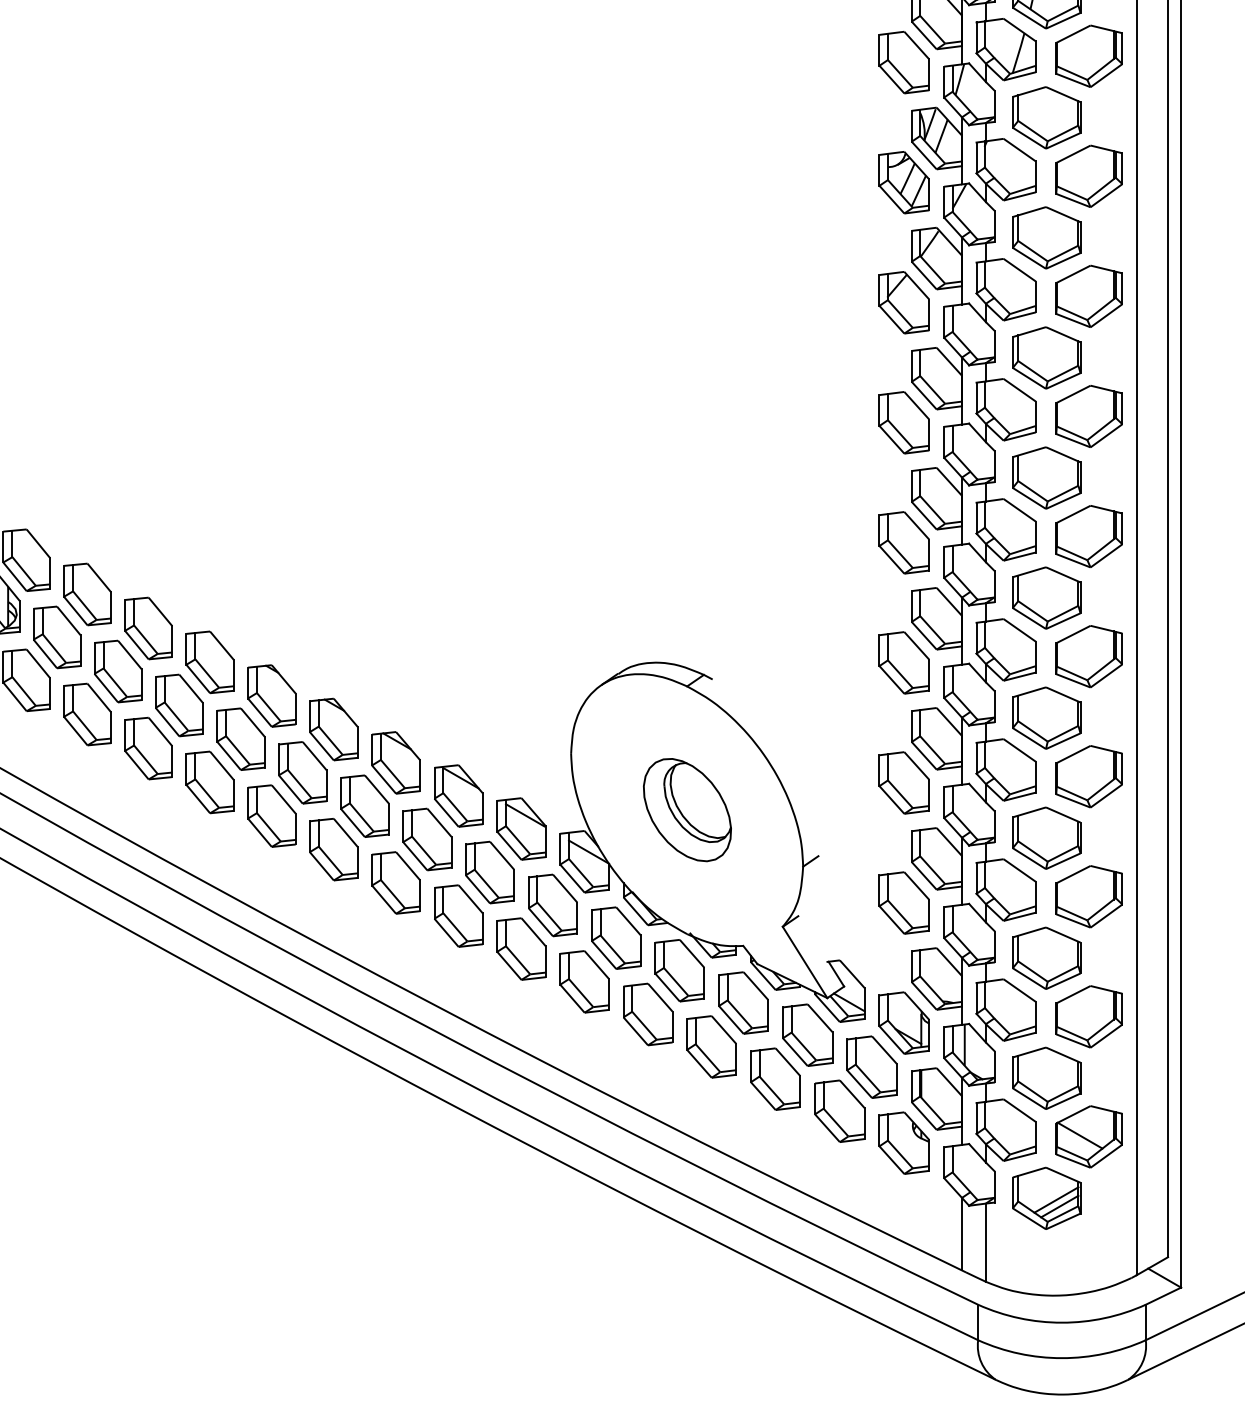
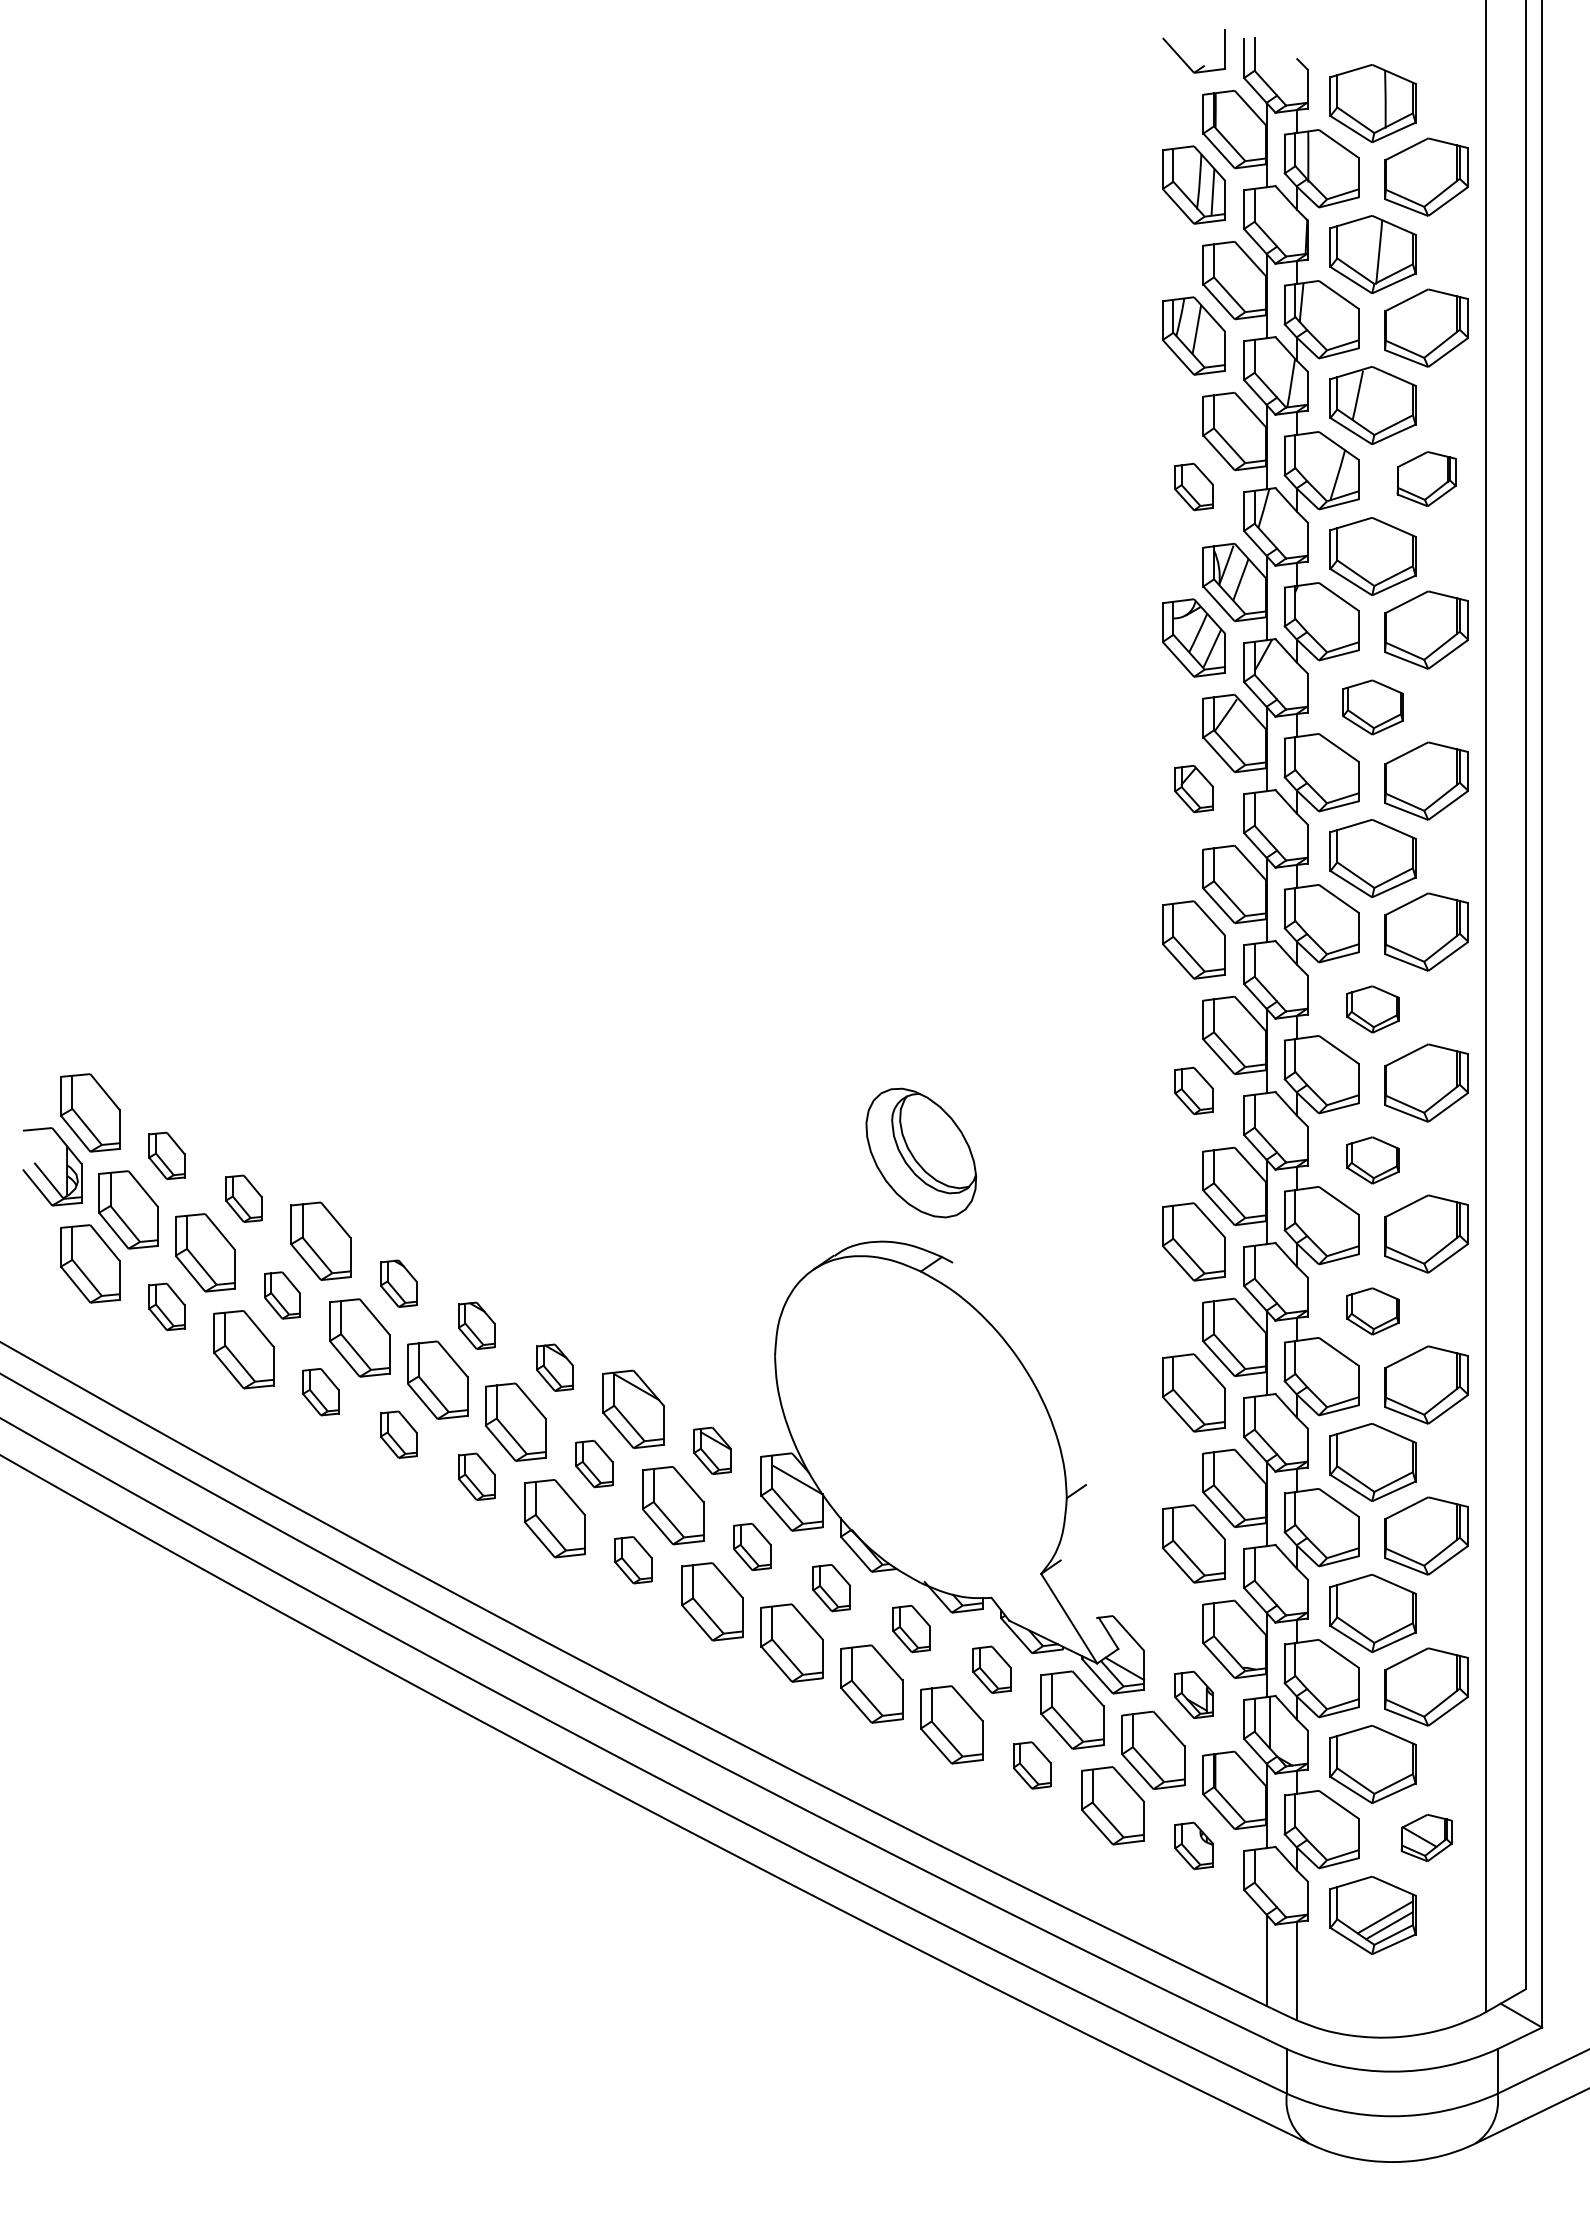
part: (1089, 55) -> (1426, 478), size x0.7
part: (903, 62) -> (1193, 486), size x0.6
part: (1046, 237) -> (1372, 707), size x0.7
part: (903, 302) -> (1193, 788), size x0.6
part: (1046, 478) -> (1372, 1009), size x0.6
part: (903, 542) -> (1193, 1090), size x0.6
part: (87, 594) -> (166, 1155), size x0.6
part: (1046, 598) -> (1372, 1160), size x0.6
part: (148, 628) -> (243, 1198), size x0.6
part: (271, 695) -> (398, 1283), size x0.6
part: (179, 705) -> (282, 1295), size x0.6
part: (87, 714) -> (166, 1306), size x0.6
part: (1046, 718) -> (1372, 1311), size x0.6
part: (333, 729) -> (476, 1325), size x0.6
part: (395, 762) -> (554, 1367), size x0.6
part: (209, 781) -> (320, 1391), size x0.6
part: (687, 809) -> (921, 1152), moved
part: (271, 816) -> (398, 1434), size x0.6
part: (521, 828) -> (712, 1450), size x0.6
part: (427, 839) -> (594, 1463), size x0.6
part: (333, 849) -> (476, 1476), size x0.6
part: (553, 905) -> (752, 1546), size x0.6
part: (458, 915) -> (633, 1559), size x0.6
part: (616, 937) -> (831, 1587), size x0.6
part: (679, 970) -> (911, 1628), size x0.6
part: (743, 1002) -> (991, 1669), size x0.6
part: (903, 1022) -> (1193, 1694), size x0.6
part: (775, 1079) -> (1031, 1765), size x0.6
part: (1089, 1136) -> (1426, 1837), size x0.6
part: (903, 1142) -> (1193, 1845), size x0.6

